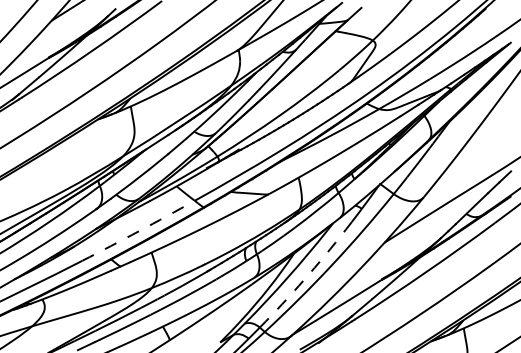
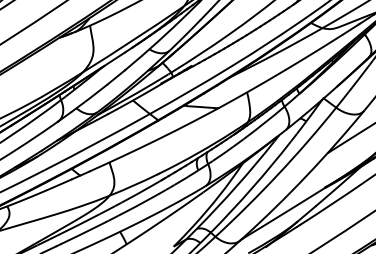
arc: (138, 231) -> (97, 142), dashed -> solid
arc: (304, 280) -> (252, 188), dashed -> solid

